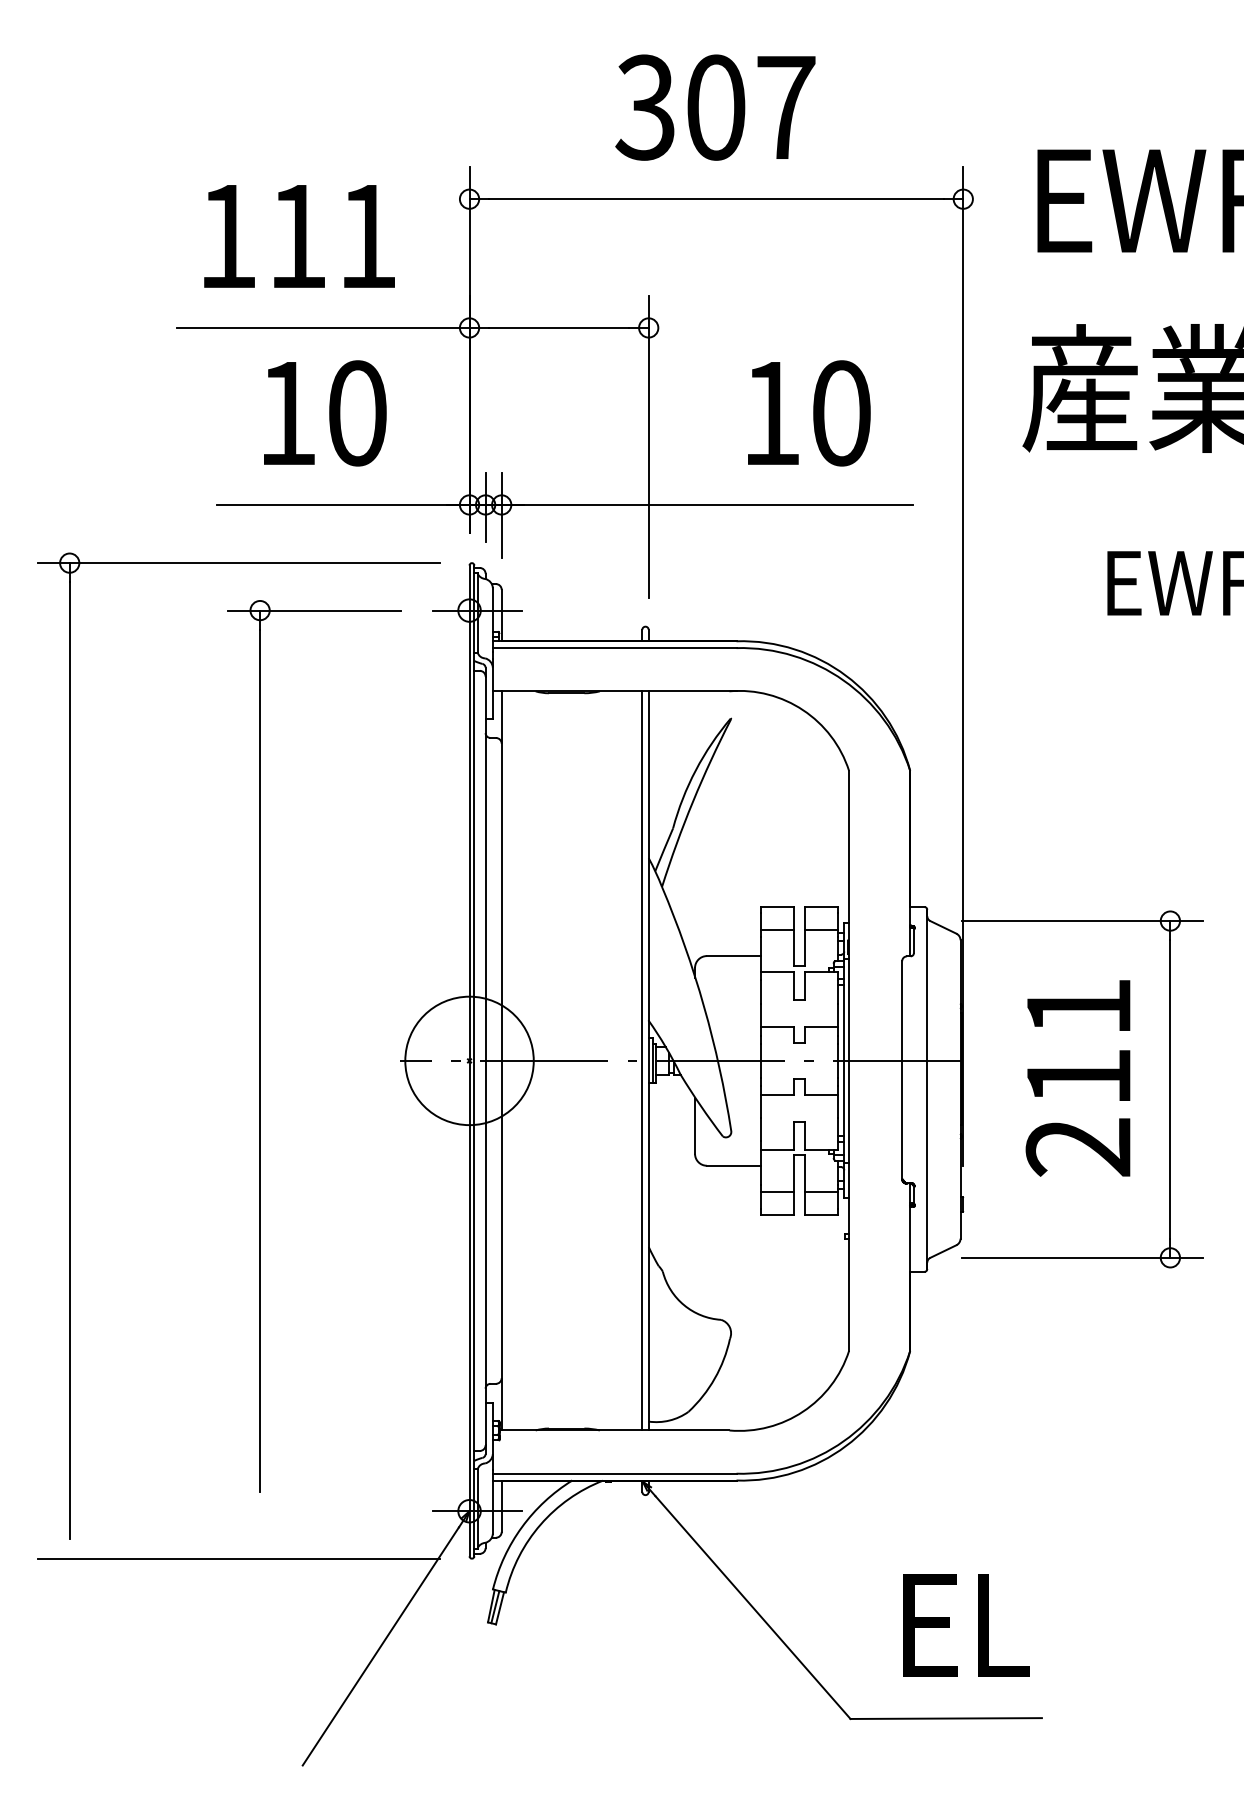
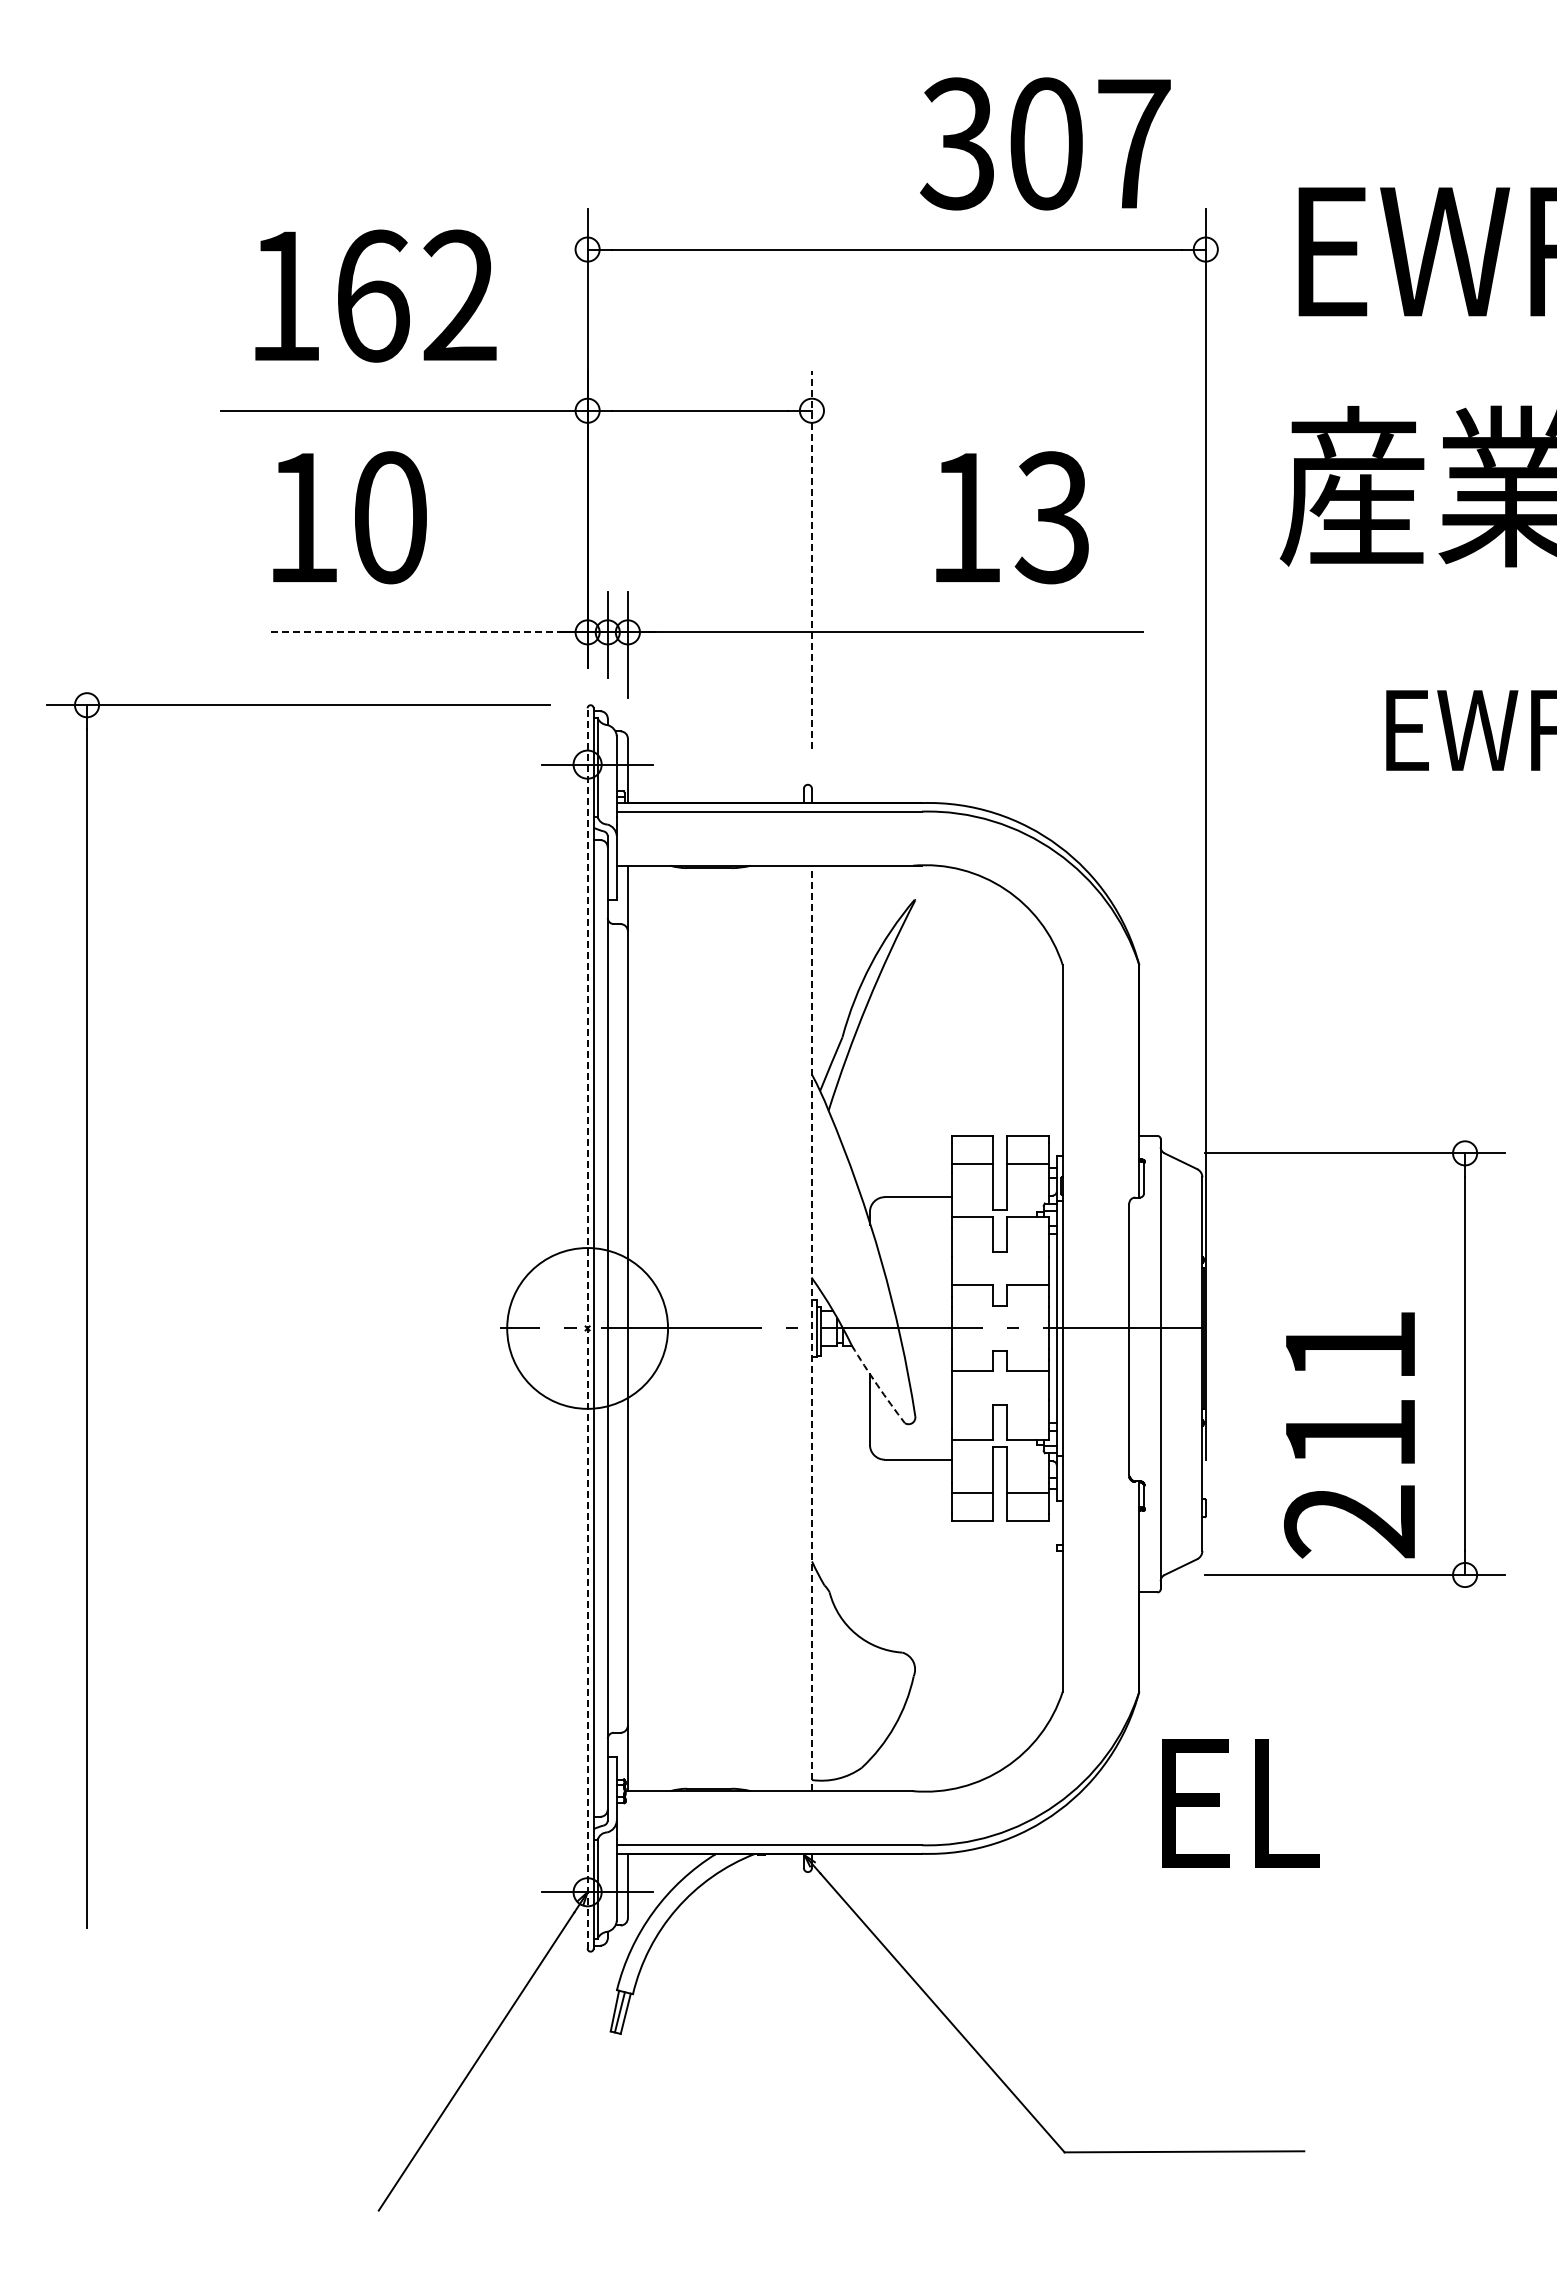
text: (715, 107) -> (1045, 143), moved
text: (333, 235) -> (417, 295), 111 -> 162
text: (324, 413) -> (349, 517), moved
text: (840, 413) -> (1051, 517), 10 -> 13
line: (648, 446) -> (811, 559), solid -> dashed
line: (332, 505) -> (416, 632), solid -> dashed
part: (260, 1045) -> (325, 1309), removed
line: (469, 1060) -> (587, 1327), solid -> dashed
line: (641, 1060) -> (803, 1328), removed
line: (648, 1060) -> (811, 1328), solid -> dashed
text: (1078, 1078) -> (1349, 1435), moved
arc: (701, 1106) -> (877, 1385), solid -> dashed
line: (238, 1558) -> (298, 1951), removed
text: (966, 1625) -> (1240, 1803), moved

